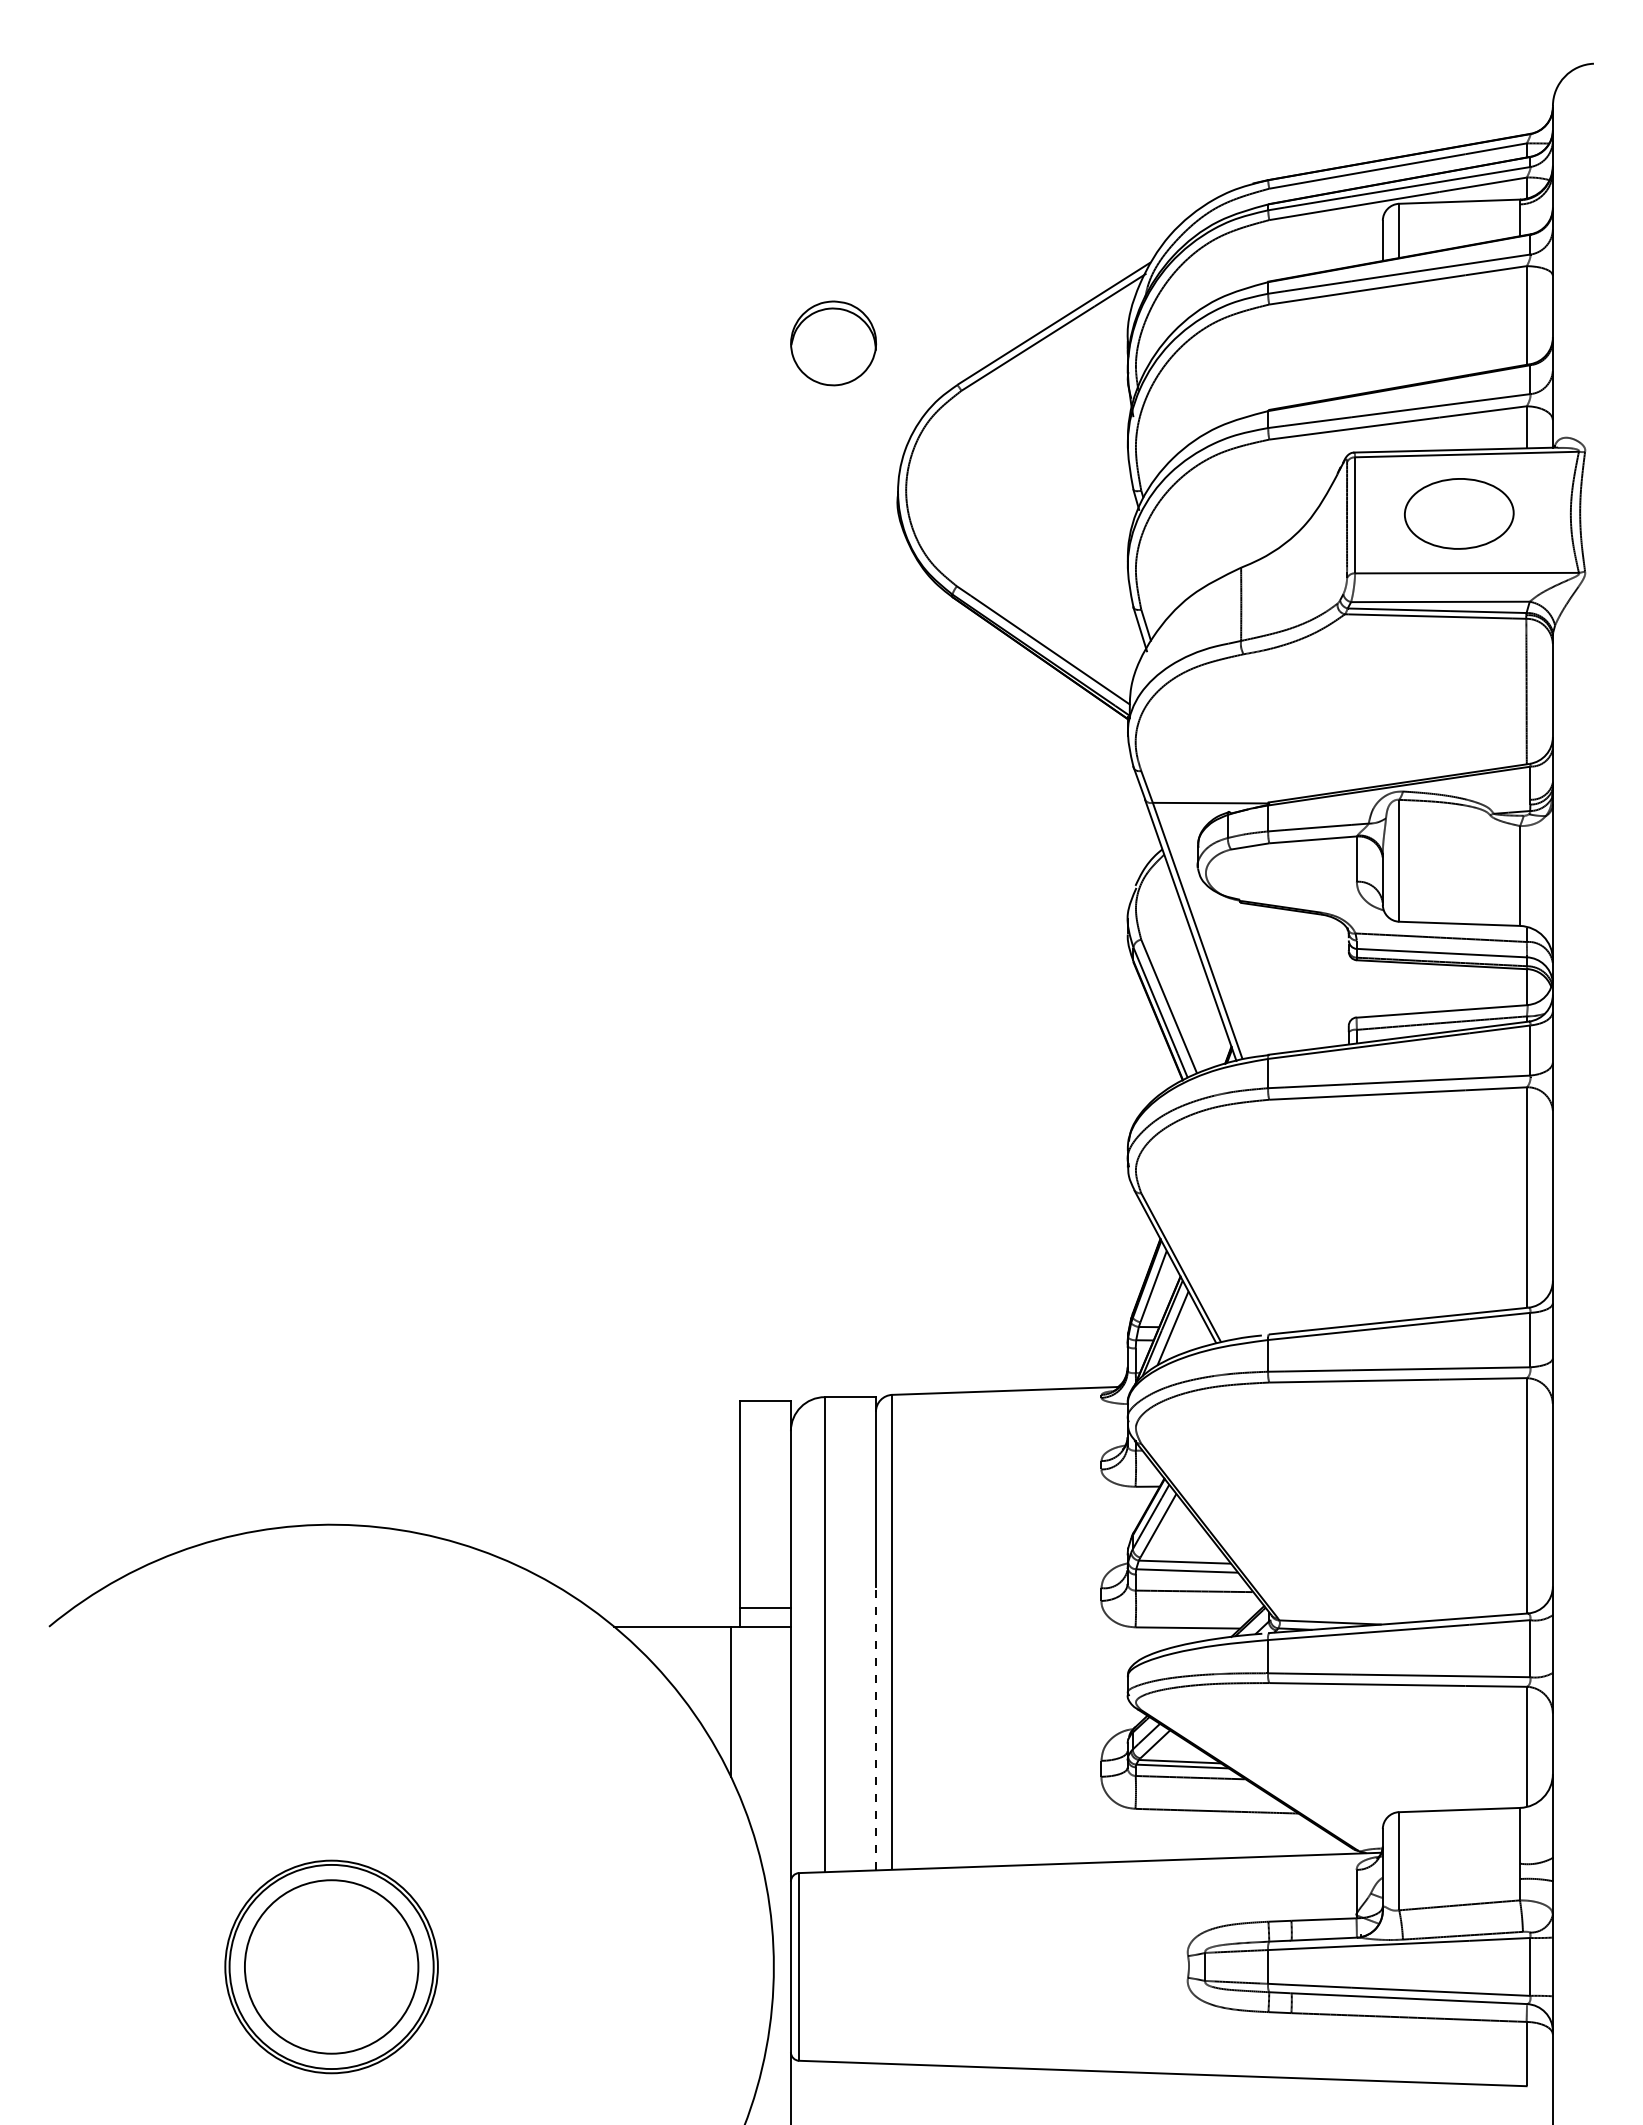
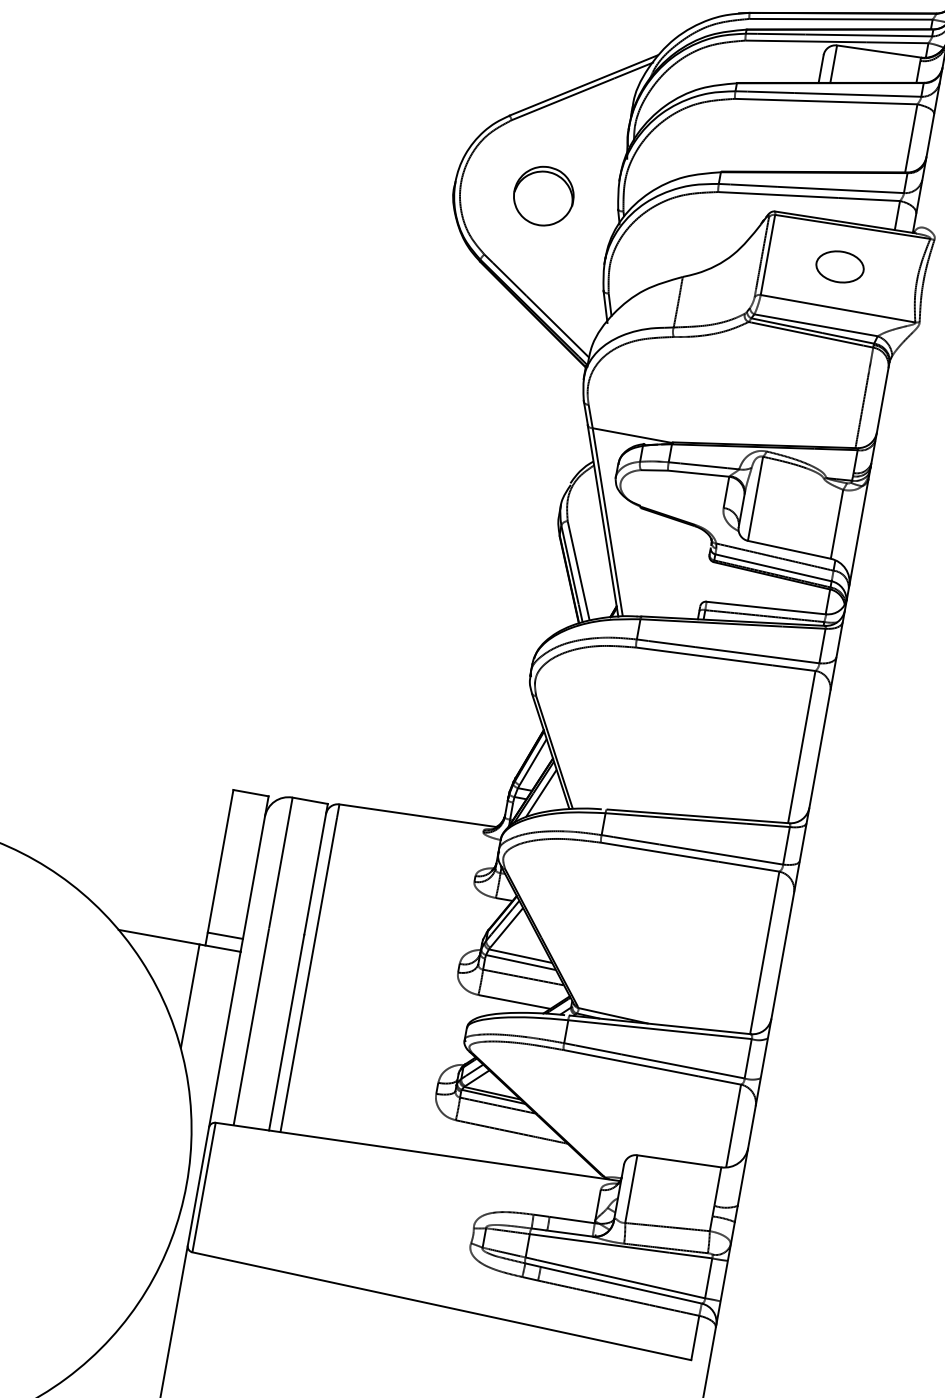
part: (833, 343) -> (543, 196), moved
part: (1459, 513) -> (840, 266), size x0.62
line: (875, 1728) -> (286, 1032), dashed -> solid

